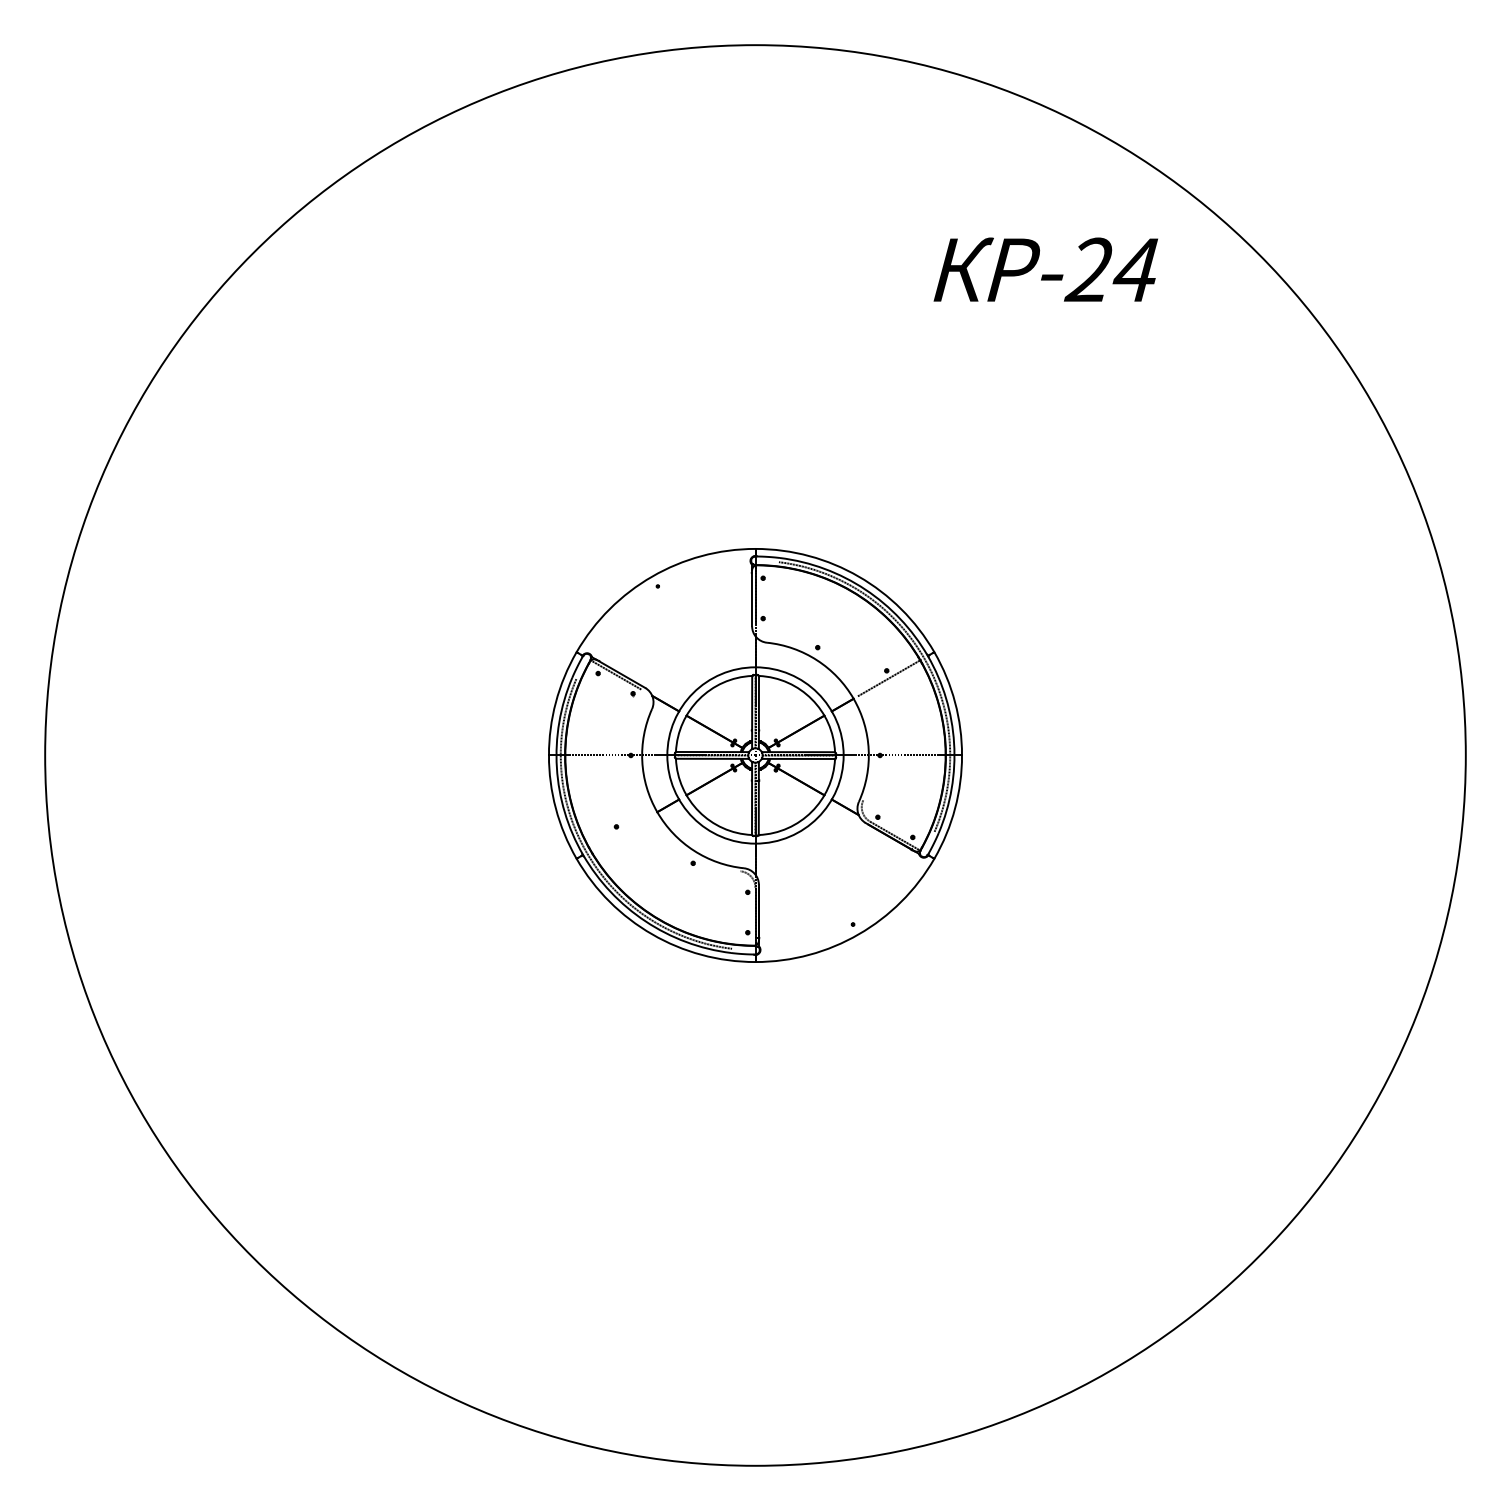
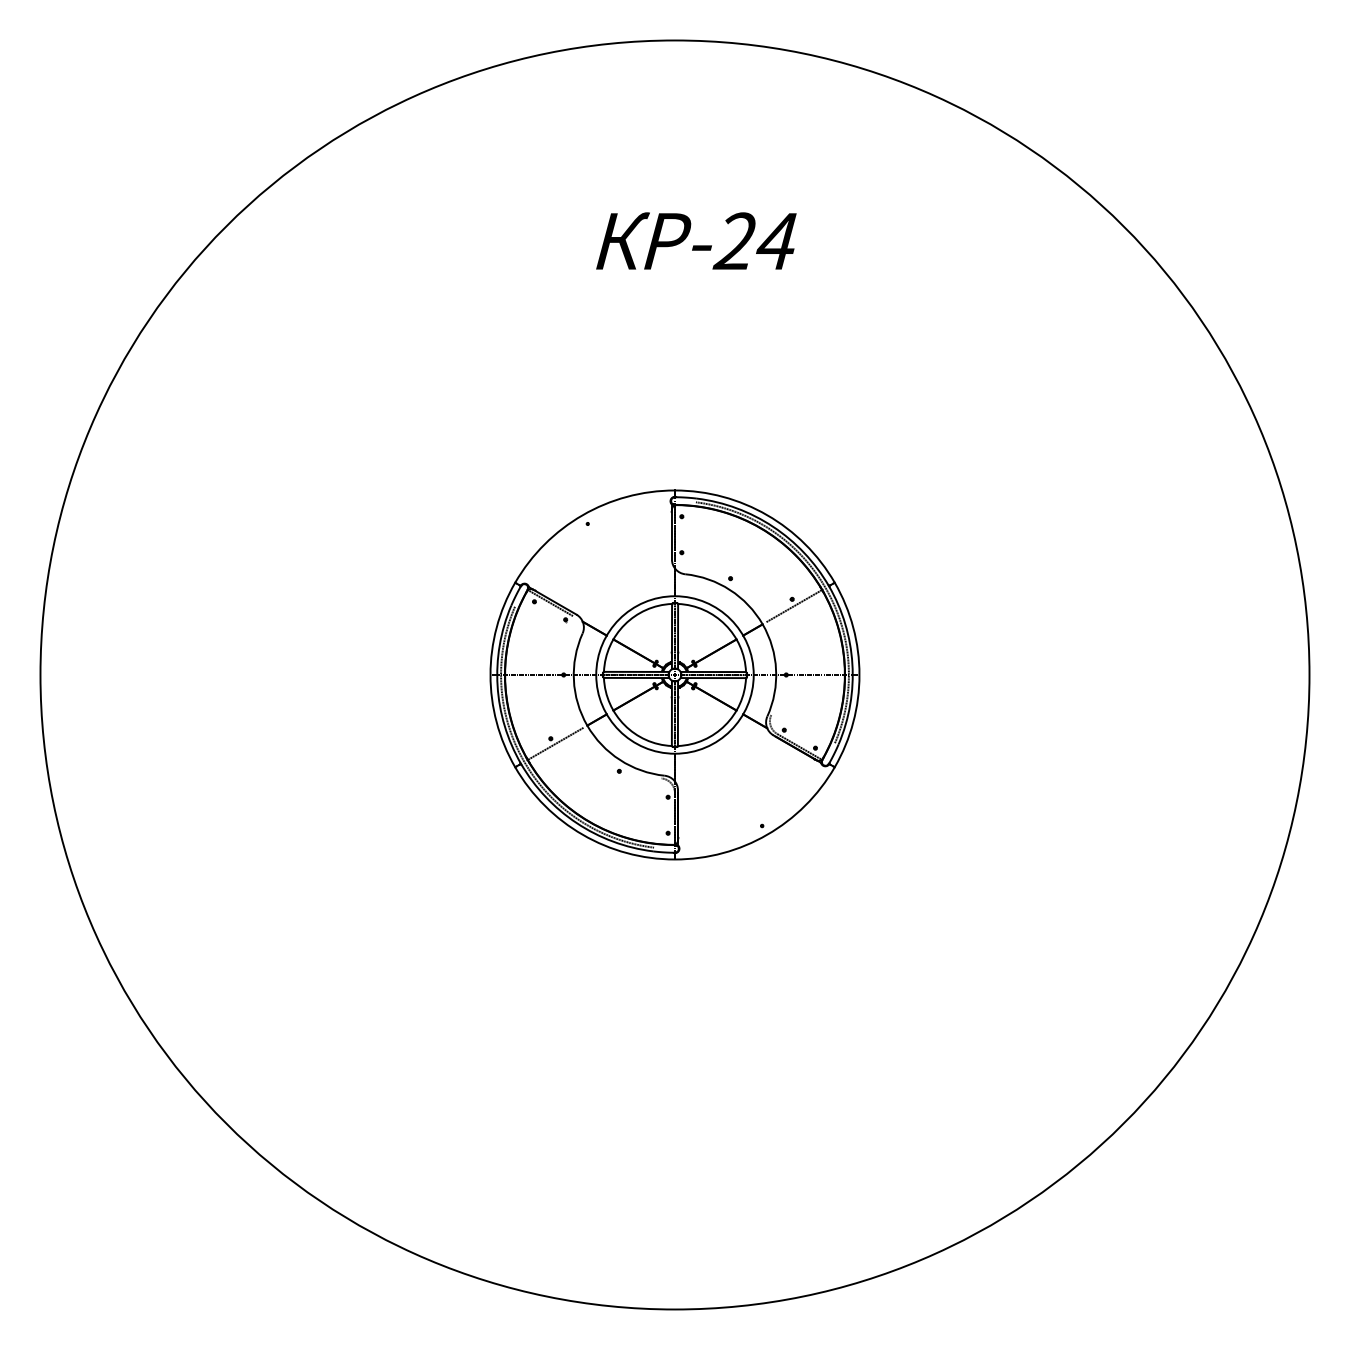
text: (1046, 269) -> (696, 240), moved
line: (620, 832) -> (554, 743), added

